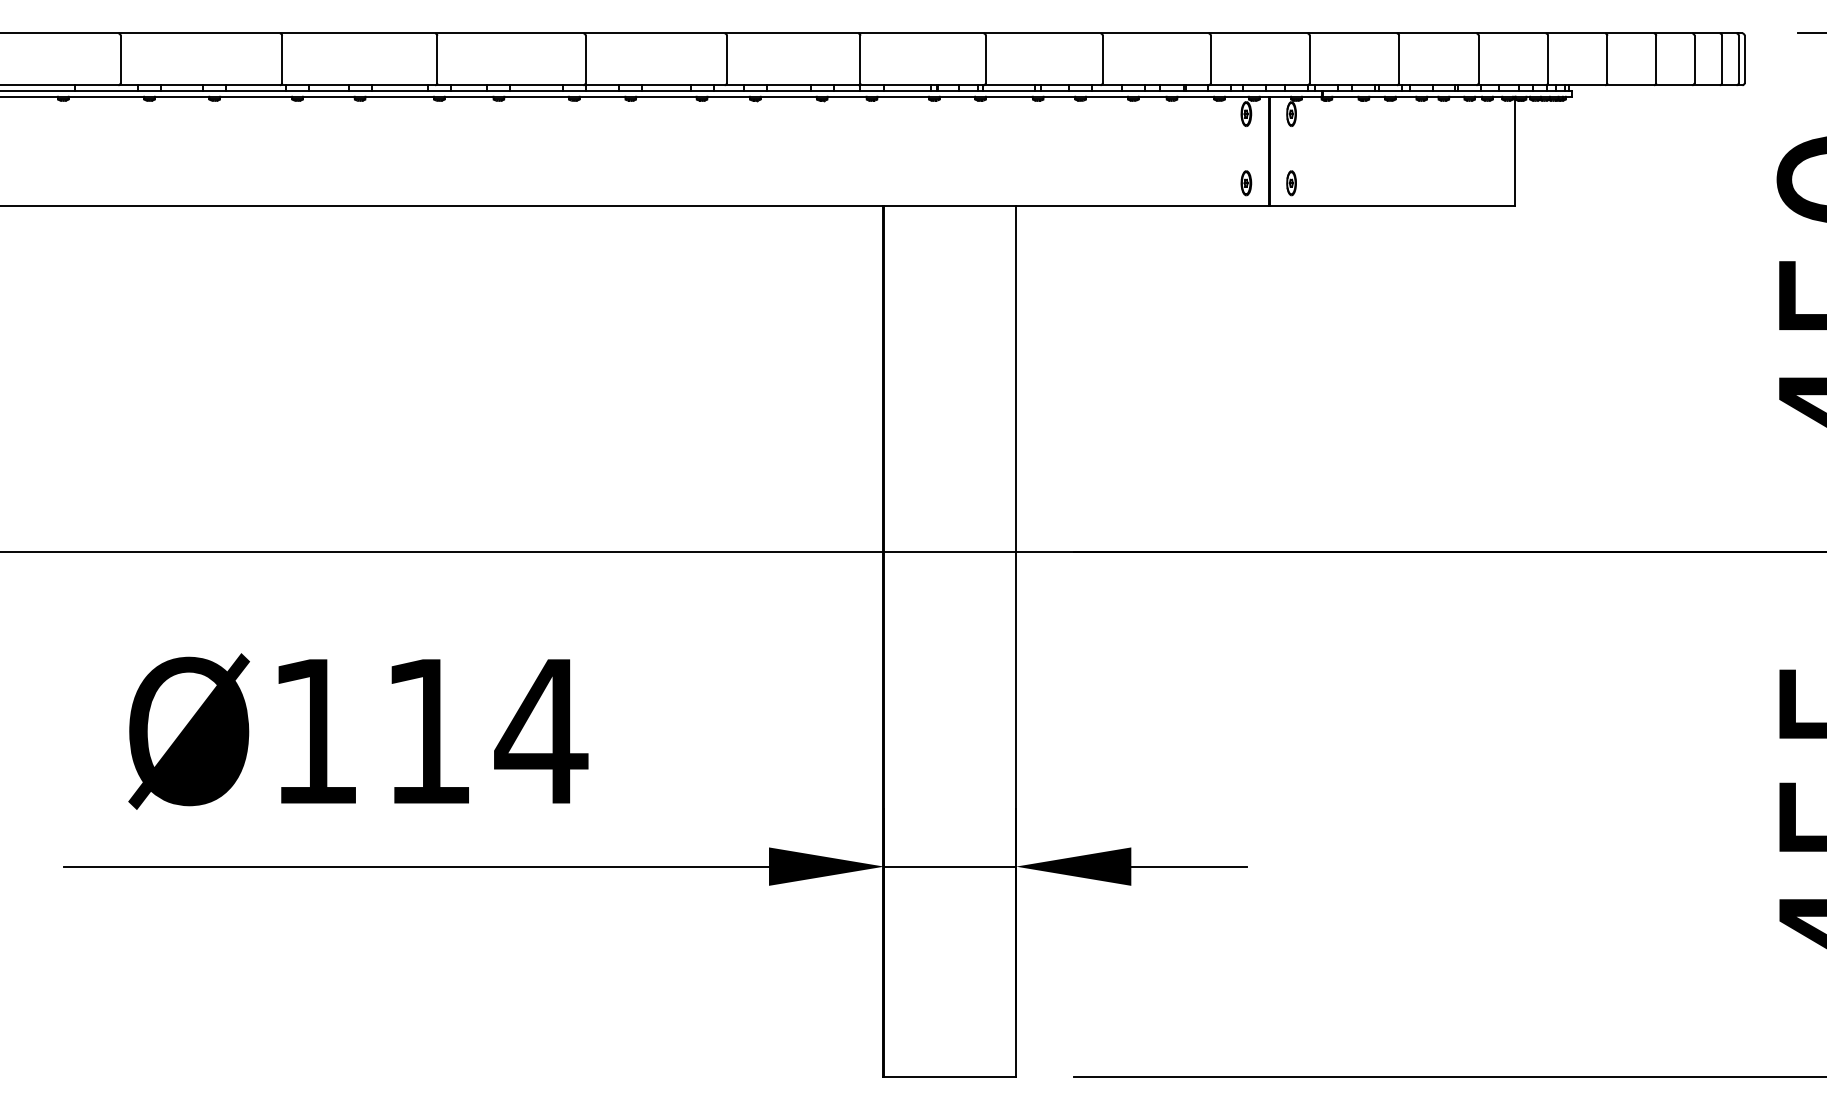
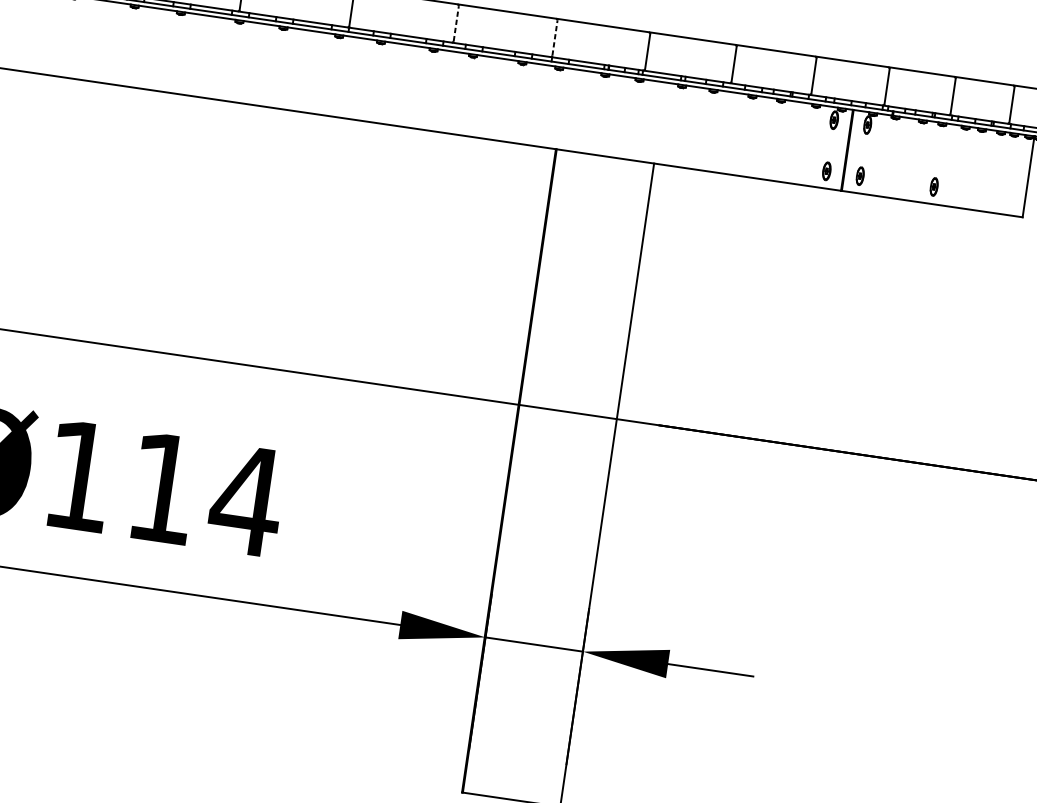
line: (726, 59) -> (455, 23), solid -> dashed
line: (860, 59) -> (554, 38), solid -> dashed
part: (1391, 183) -> (934, 187), added

